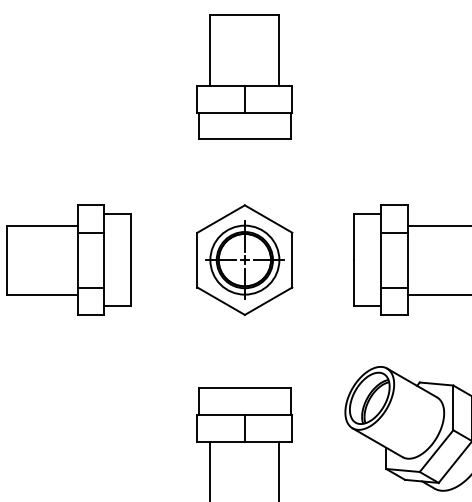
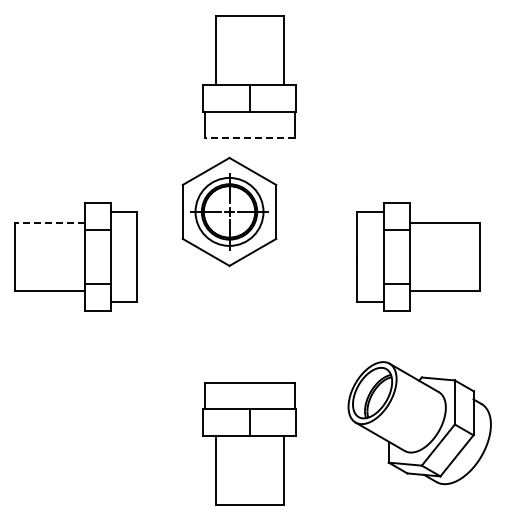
line: (244, 138) -> (249, 137), solid -> dashed
line: (41, 225) -> (49, 222), solid -> dashed
part: (244, 259) -> (229, 211), moved

